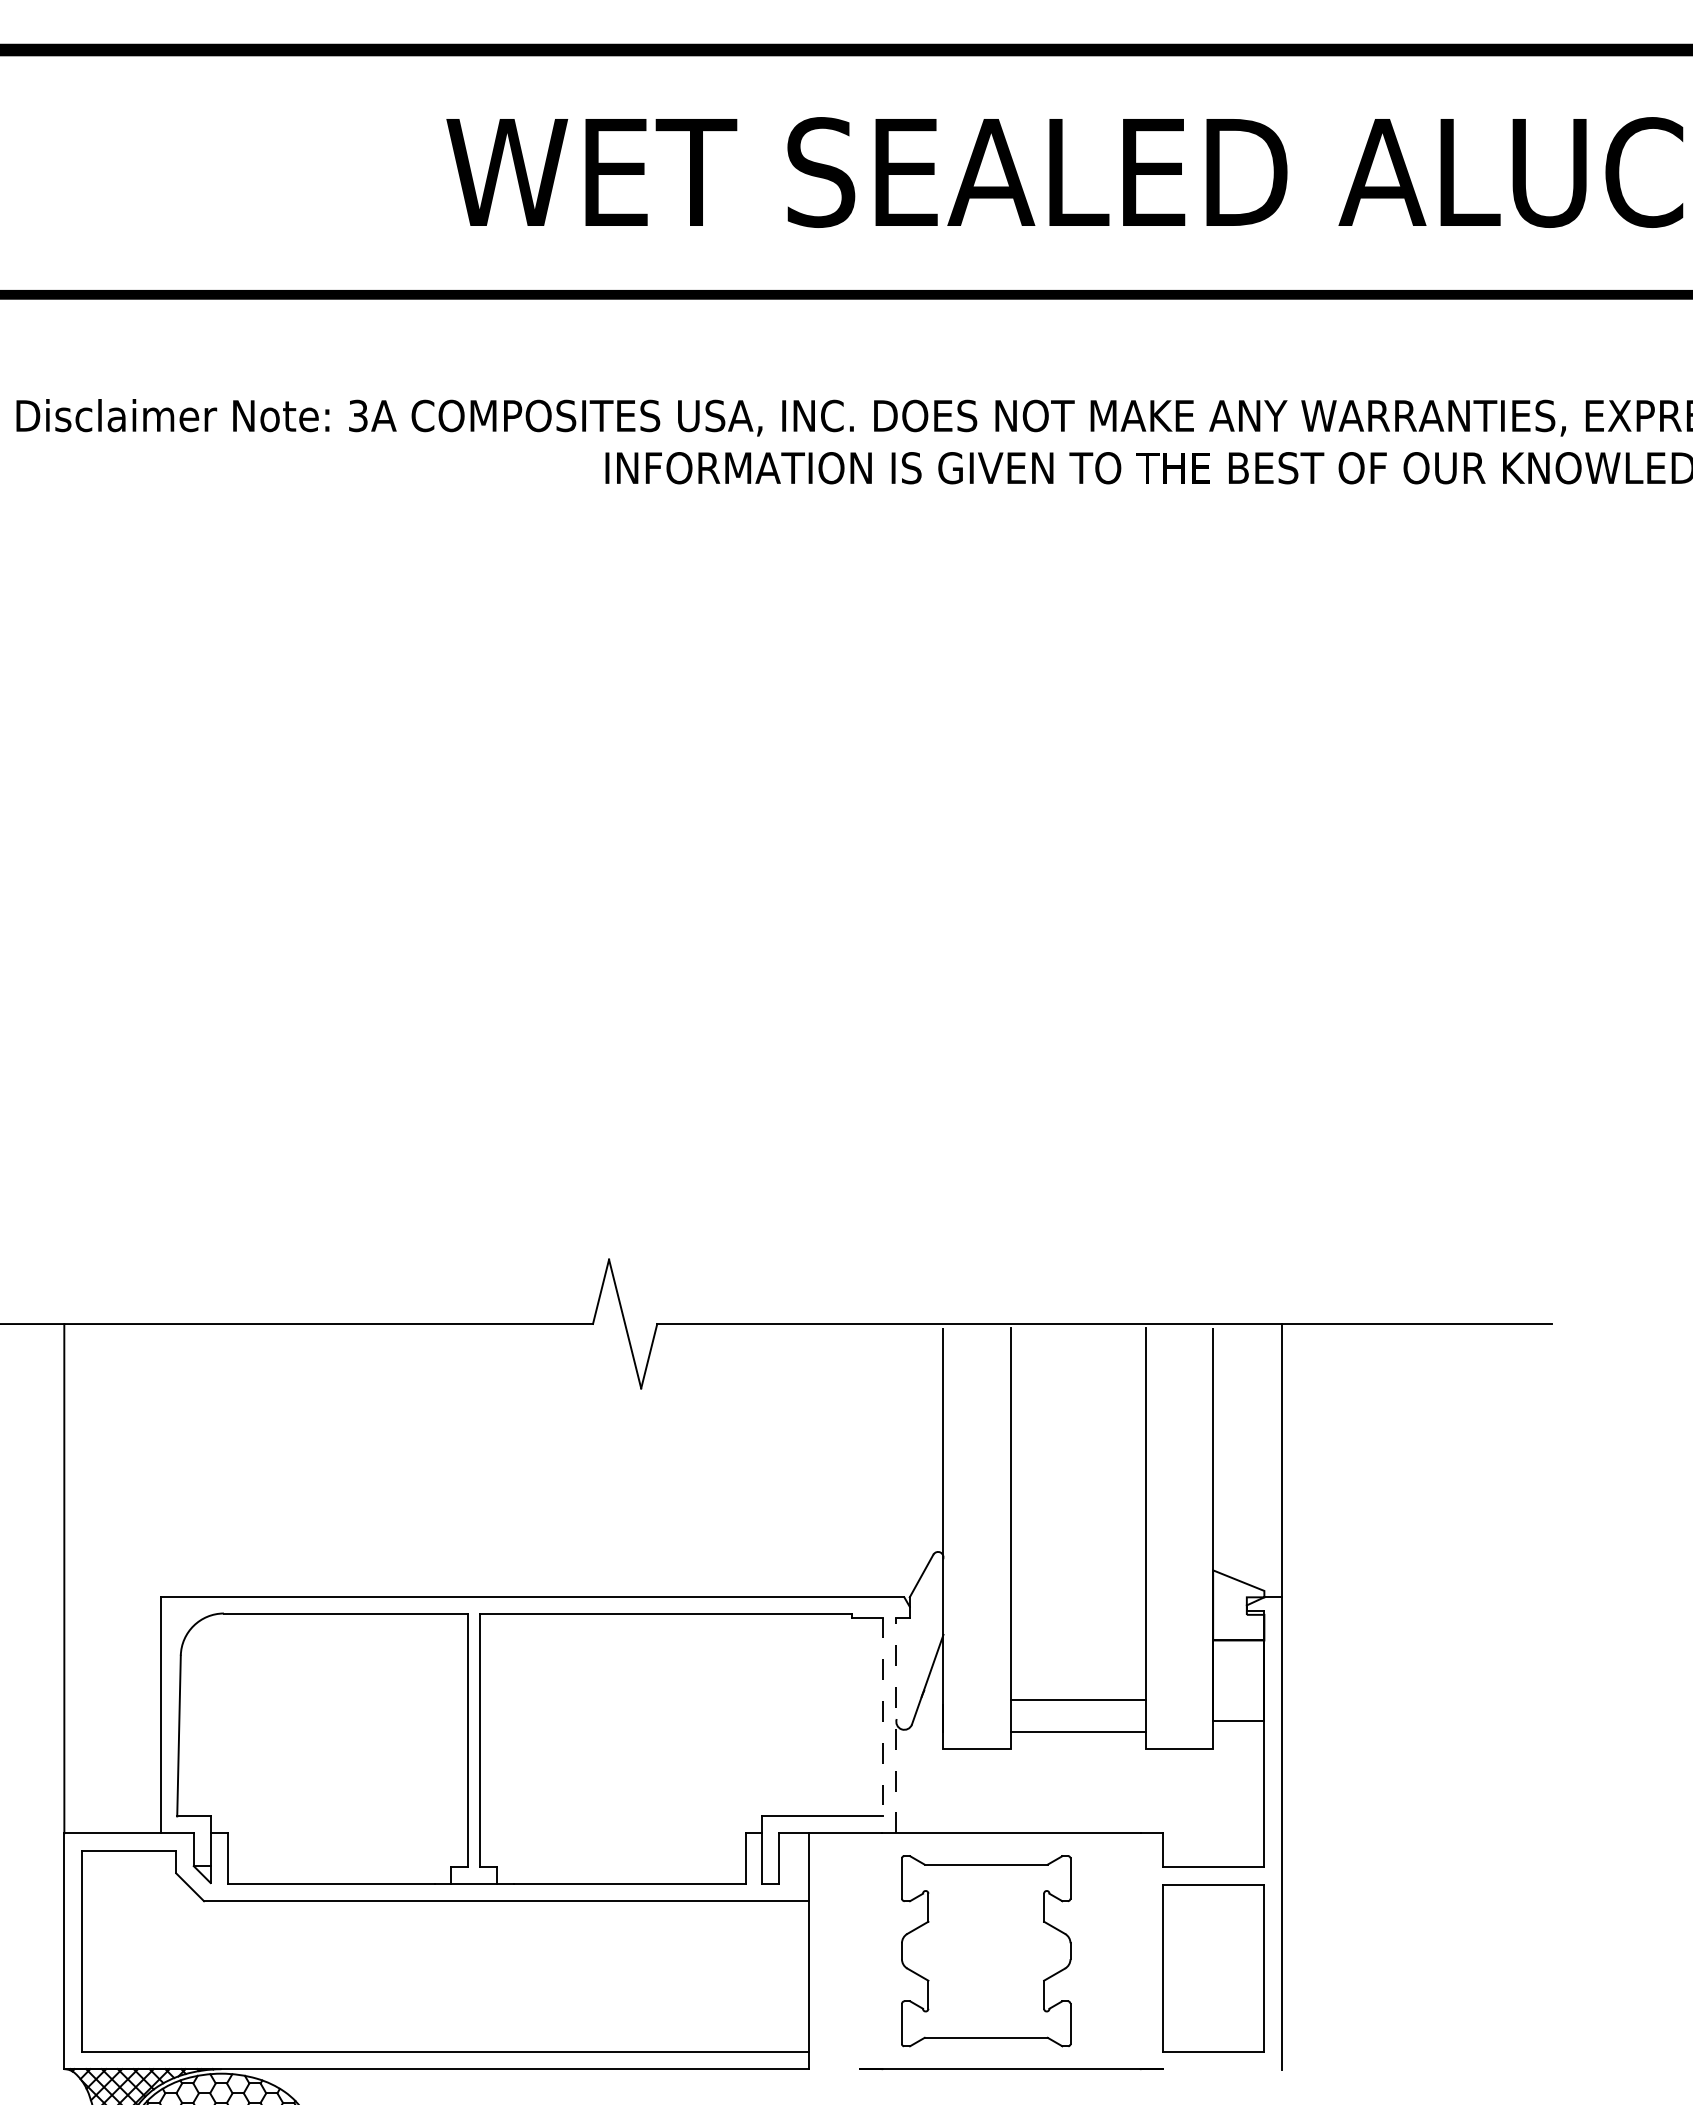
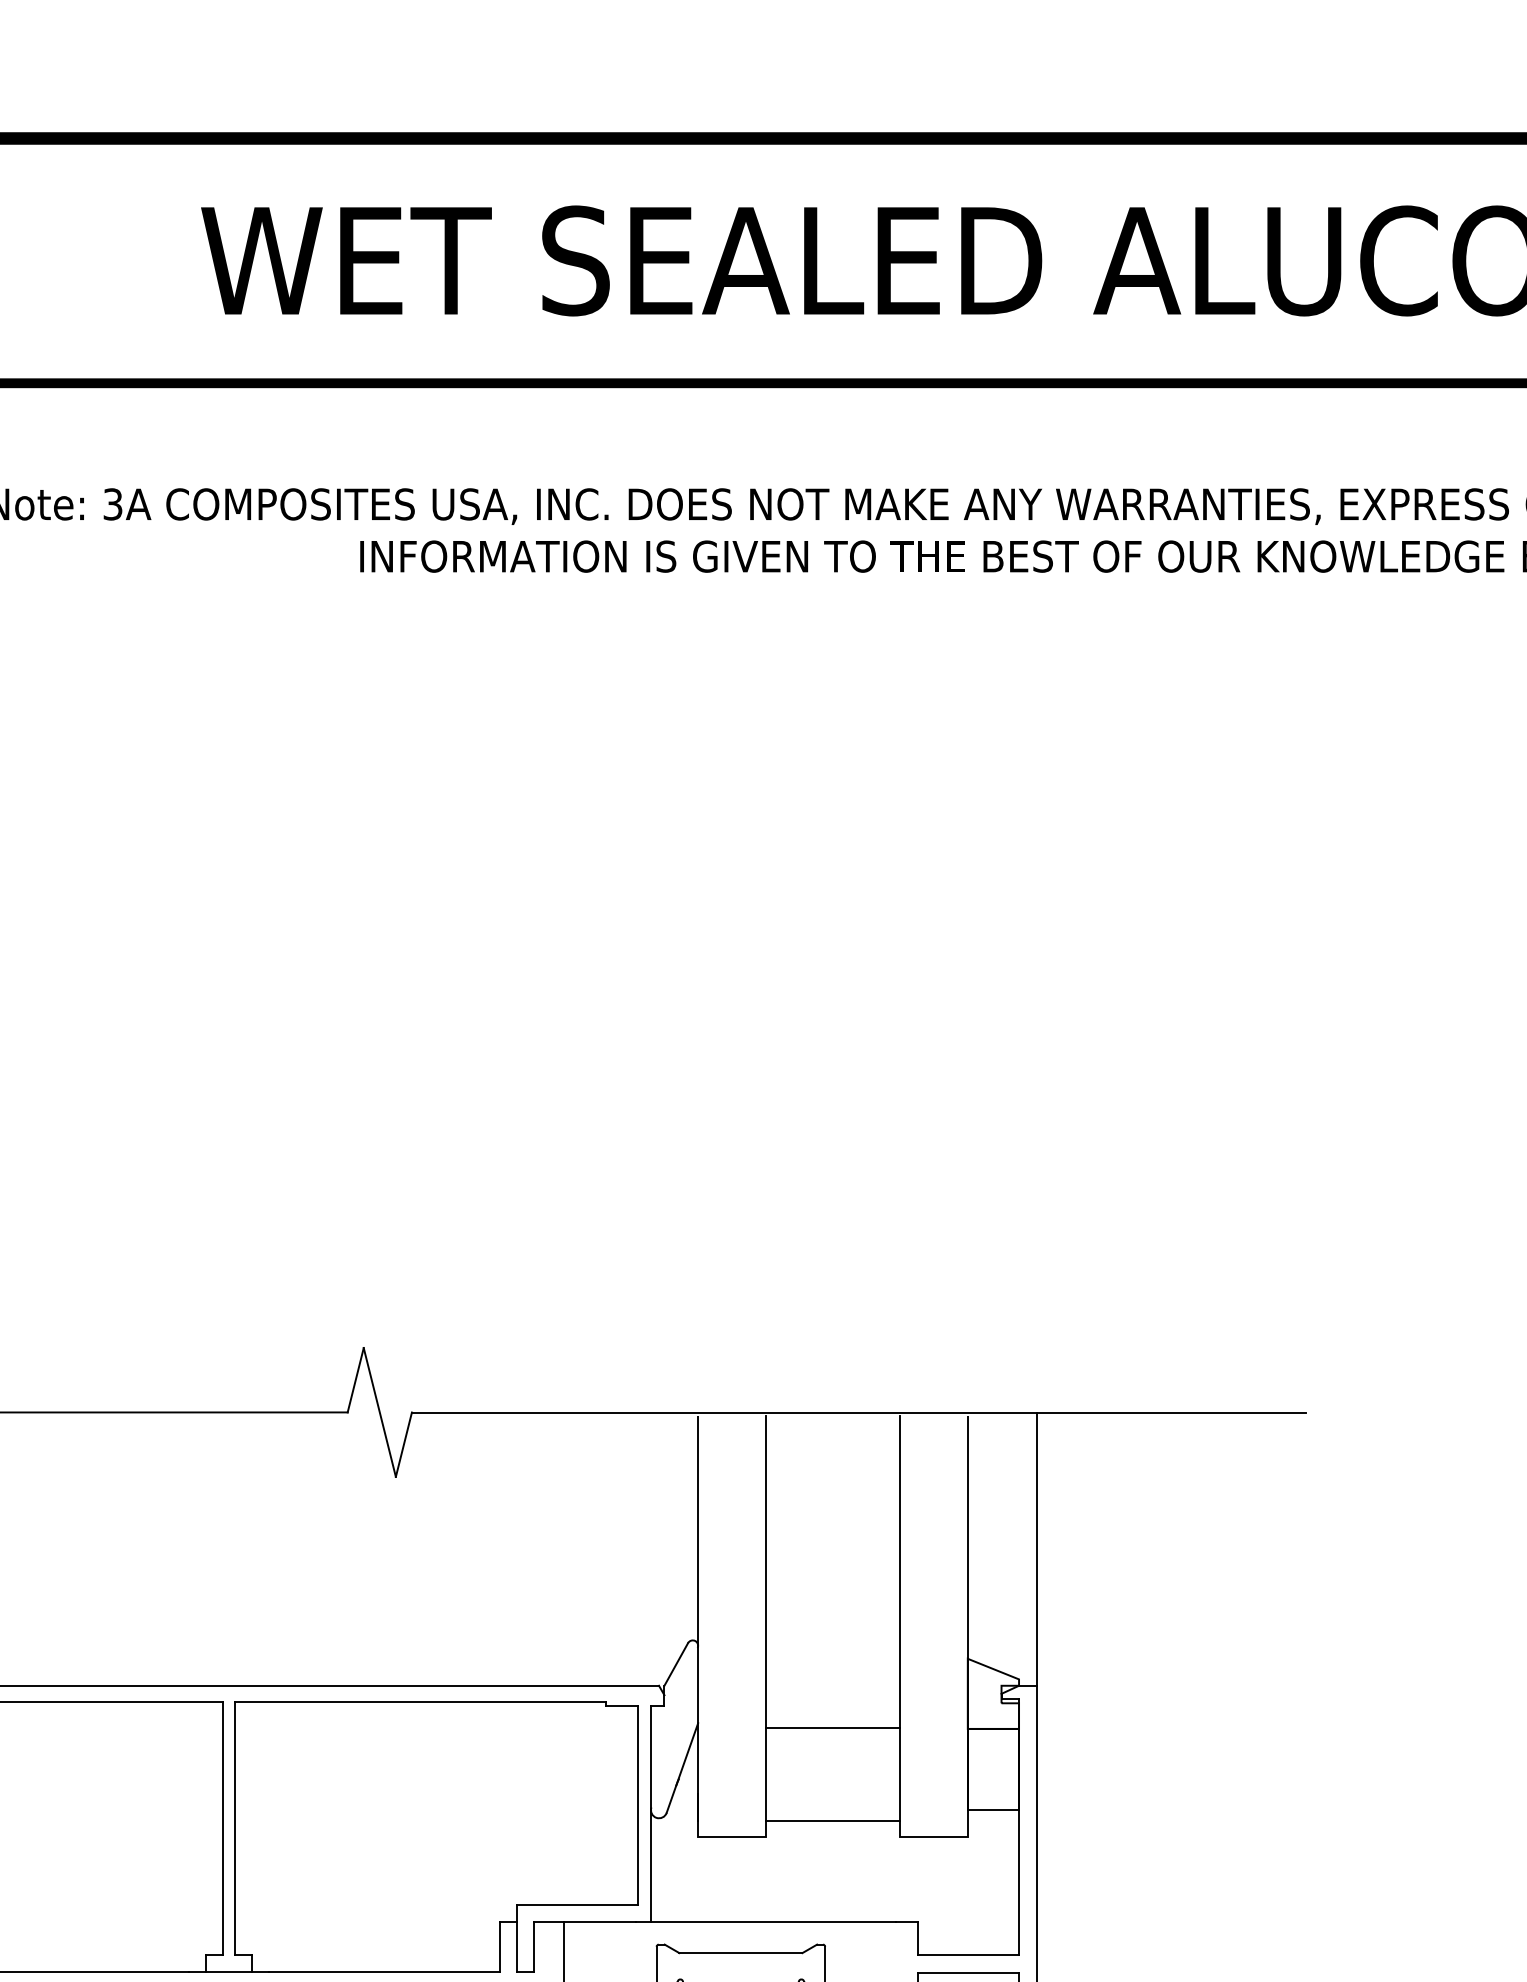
line: (1077, 1699) -> (832, 1727), moved
line: (882, 1717) -> (637, 1805), dashed -> solid
line: (896, 1725) -> (651, 1813), dashed -> solid

